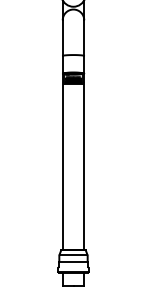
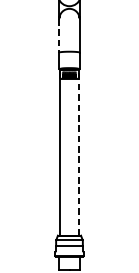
line: (62, 38) -> (59, 36), solid -> dashed
line: (83, 161) -> (78, 152), solid -> dashed

